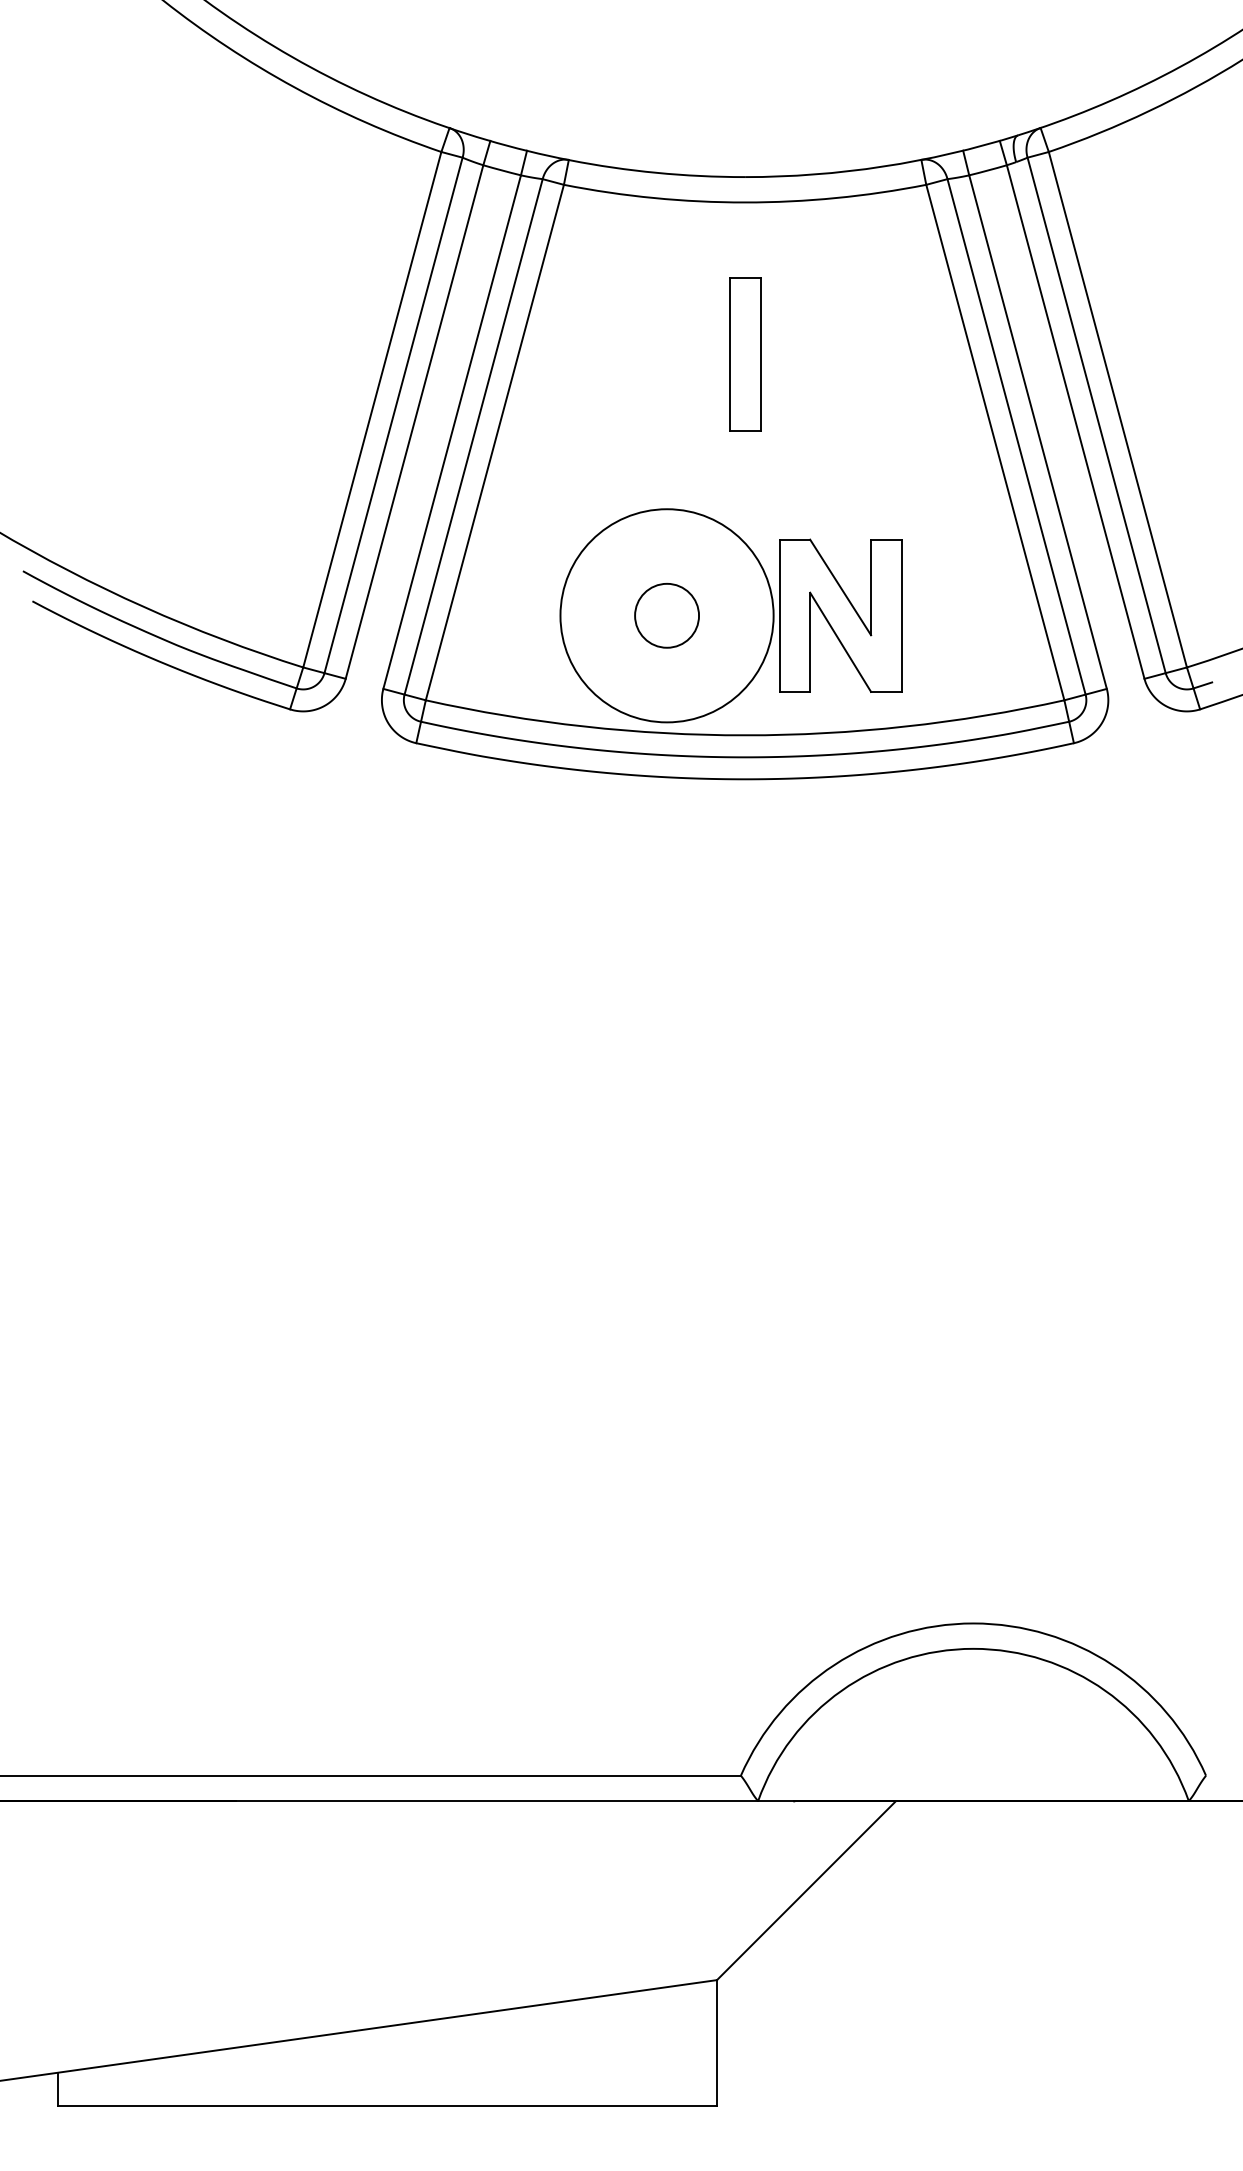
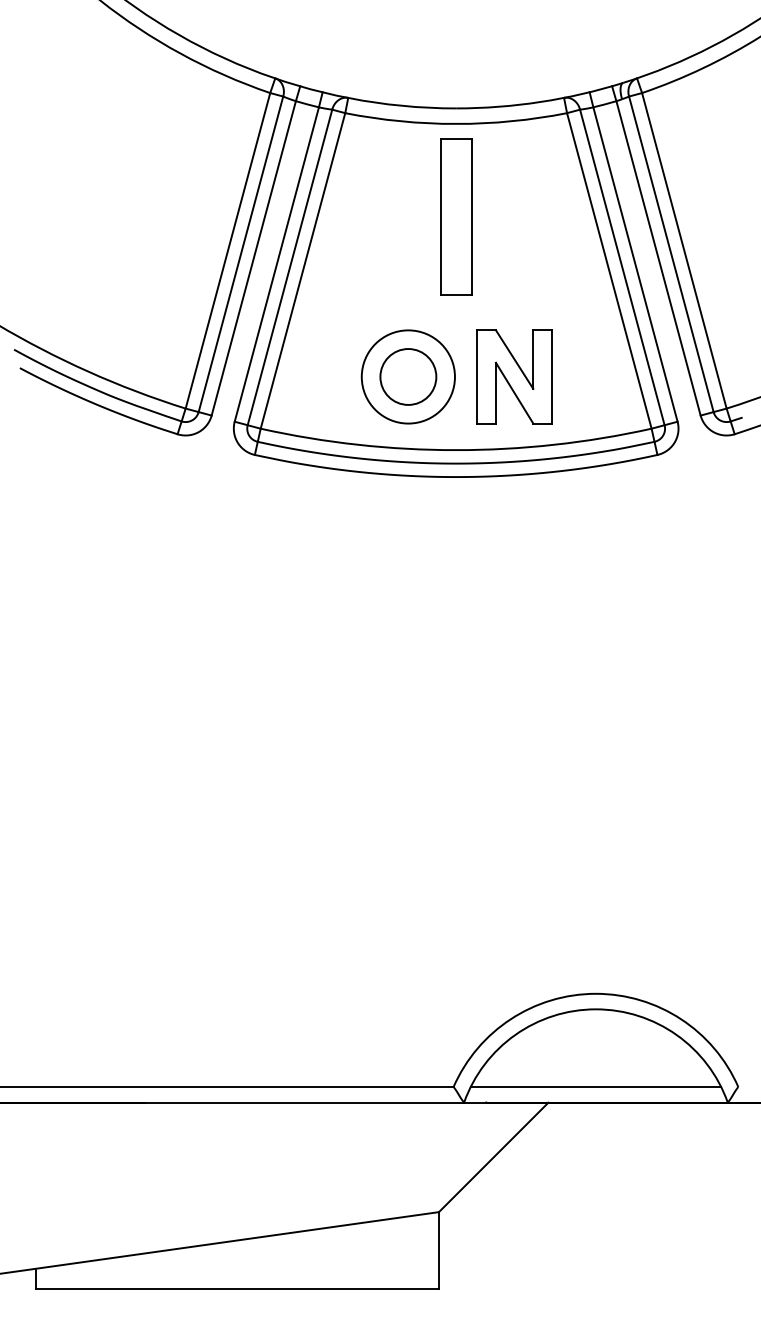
part: (745, 353) -> (456, 216), size x1.67
circle: (665, 615) -> (407, 376), size x0.71
circle: (667, 615) -> (408, 376), size x1.43
line: (972, 1776) -> (595, 1087), added

